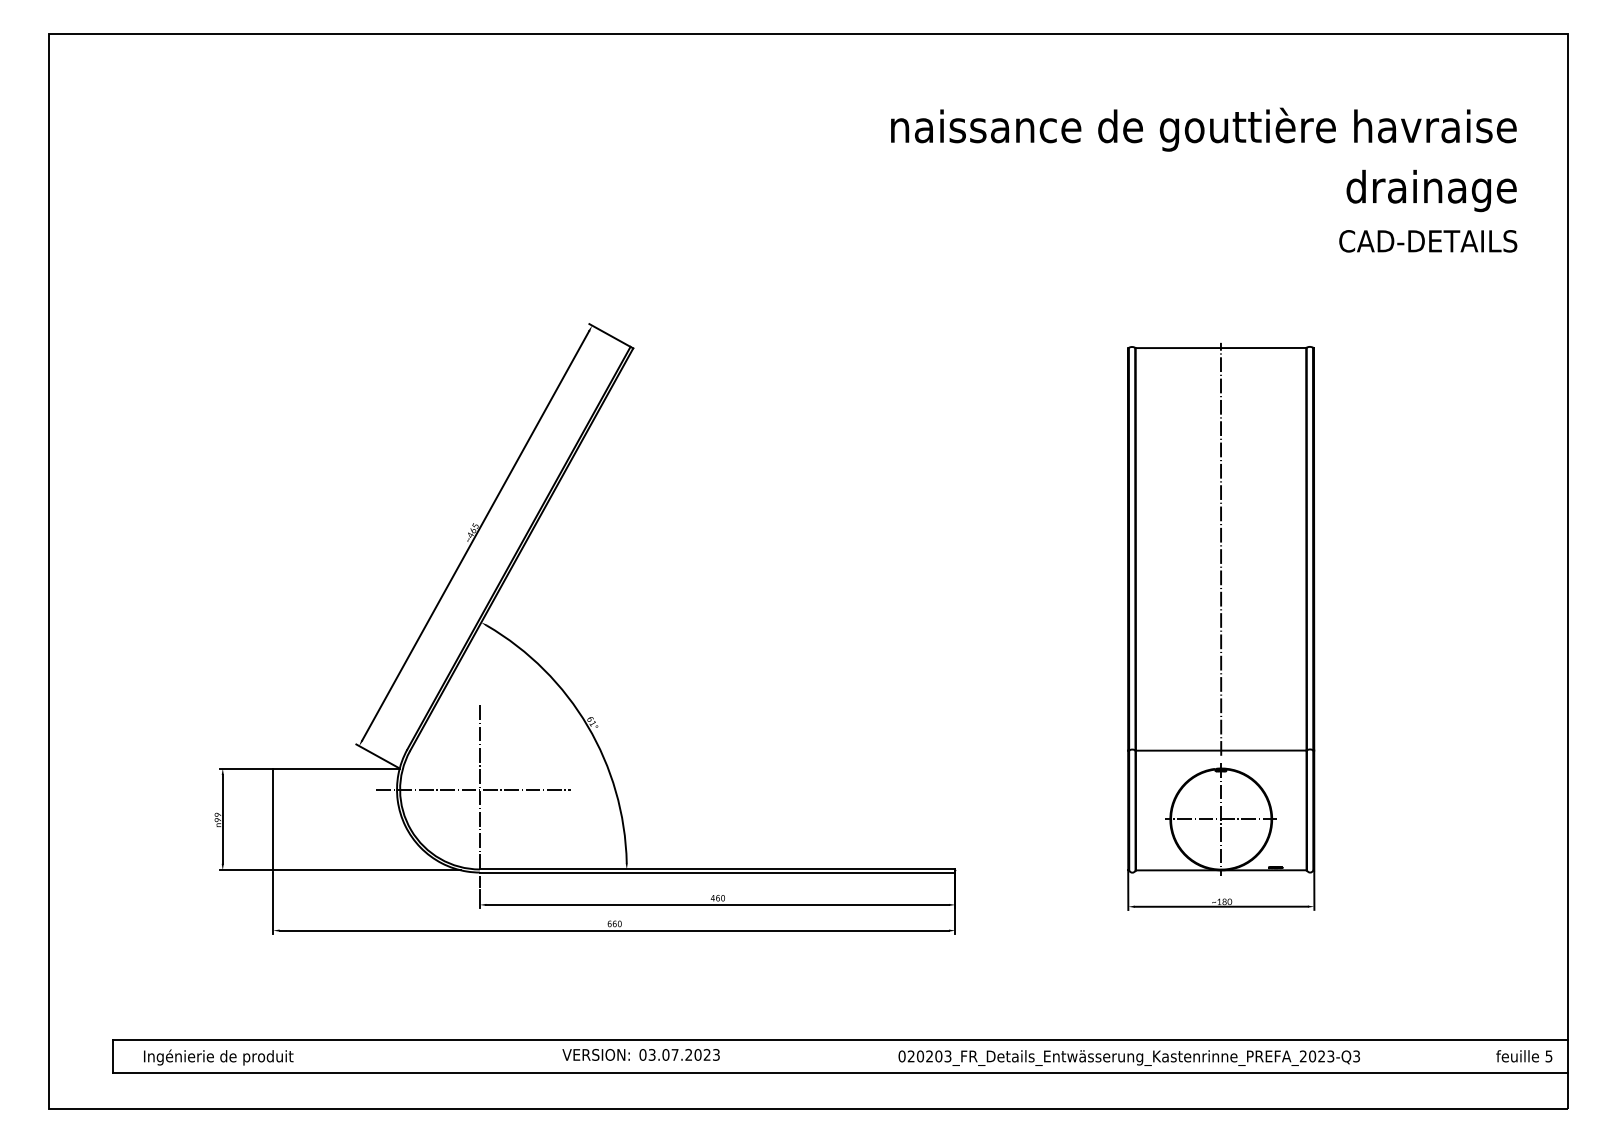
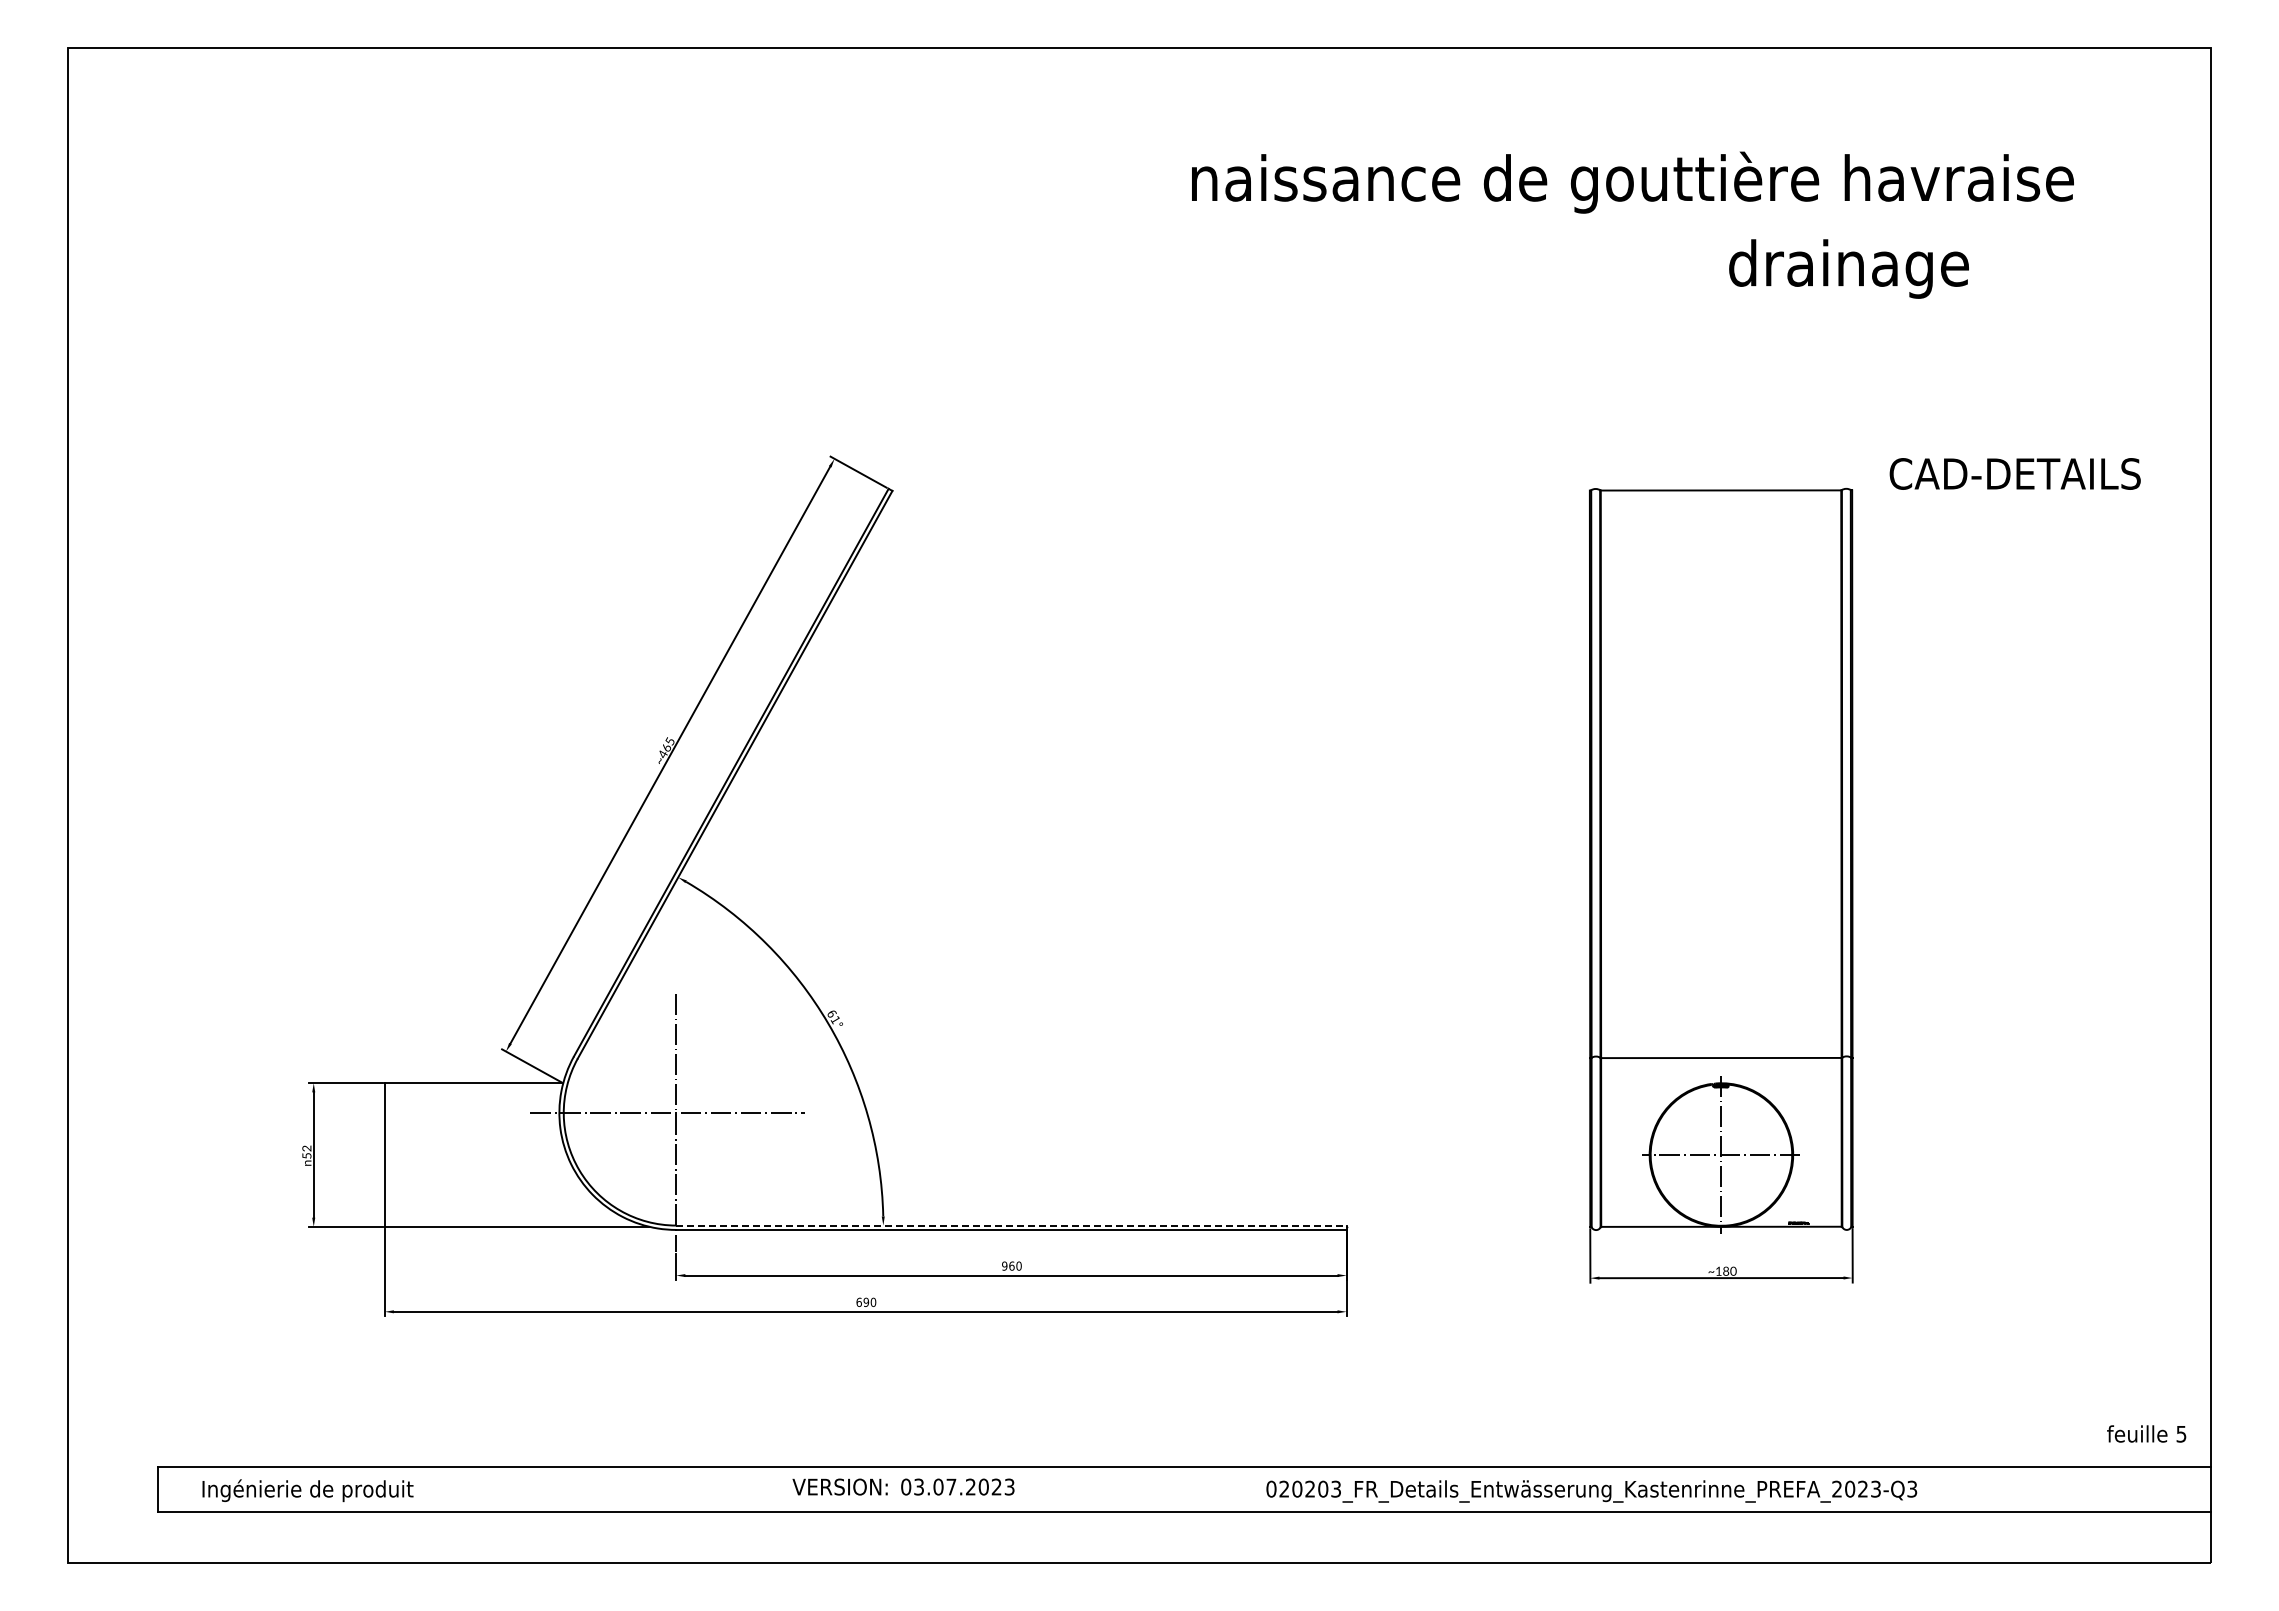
text: (1203, 129) -> (1632, 182), moved
text: (1431, 190) -> (1848, 268), moved
text: (1427, 240) -> (2014, 473), moved
line: (1221, 549) -> (1721, 774), removed
text: (217, 816) -> (306, 1151), 99 -> 52
line: (717, 869) -> (1011, 1225), solid -> dashed
text: (712, 897) -> (1004, 1265), 460 -> 960
text: (614, 923) -> (866, 1301), 660 -> 690
text: (1524, 1055) -> (2146, 1433), moved

